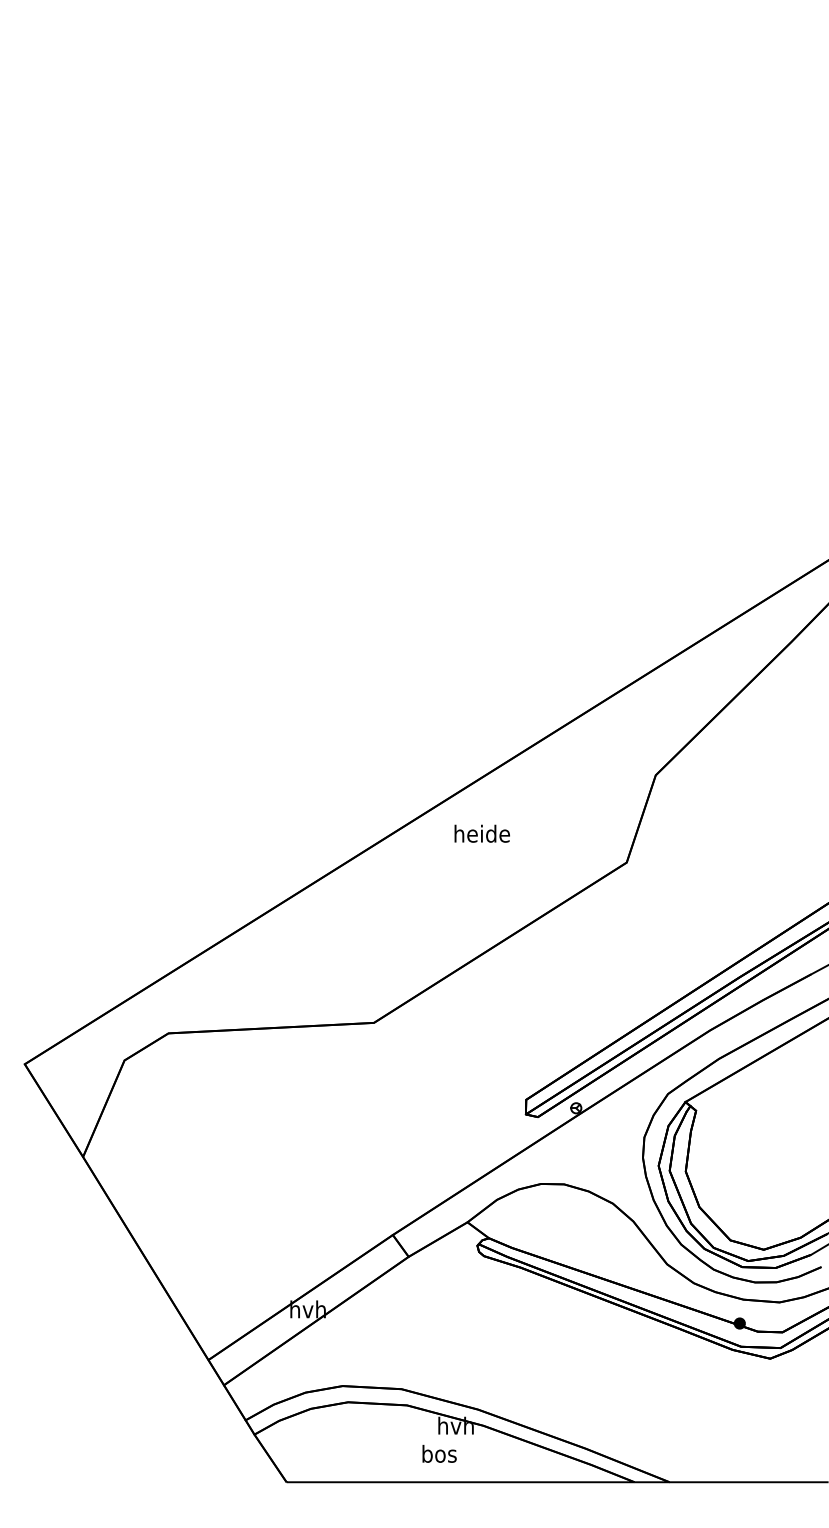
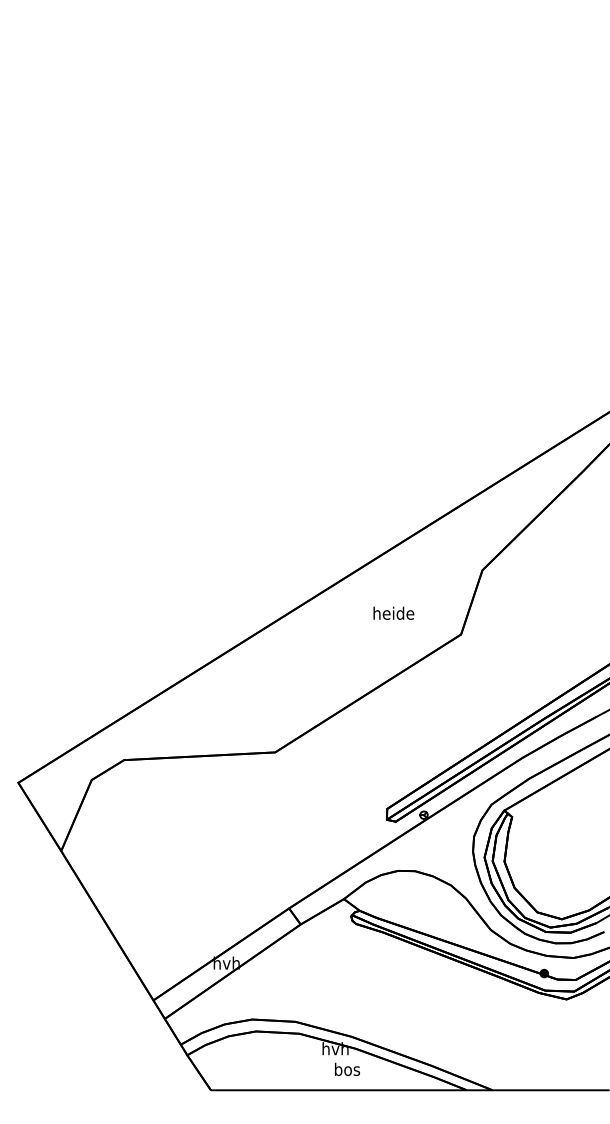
text: (481, 832) -> (393, 612), moved
text: (439, 1452) -> (347, 1068), moved

